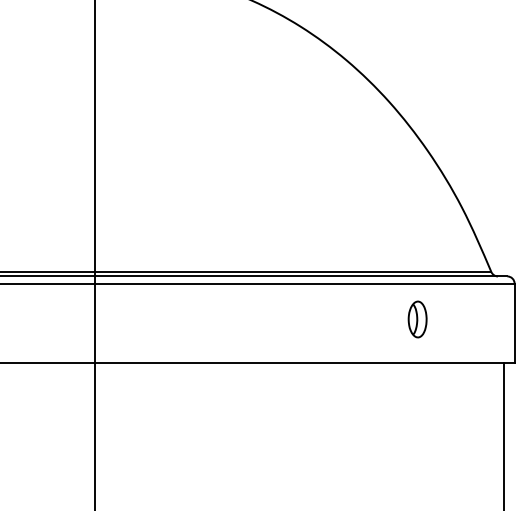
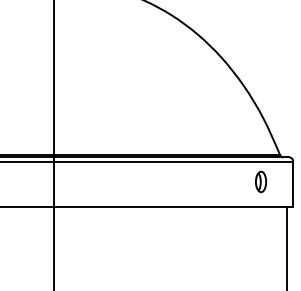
part: (416, 318) -> (260, 181), moved

